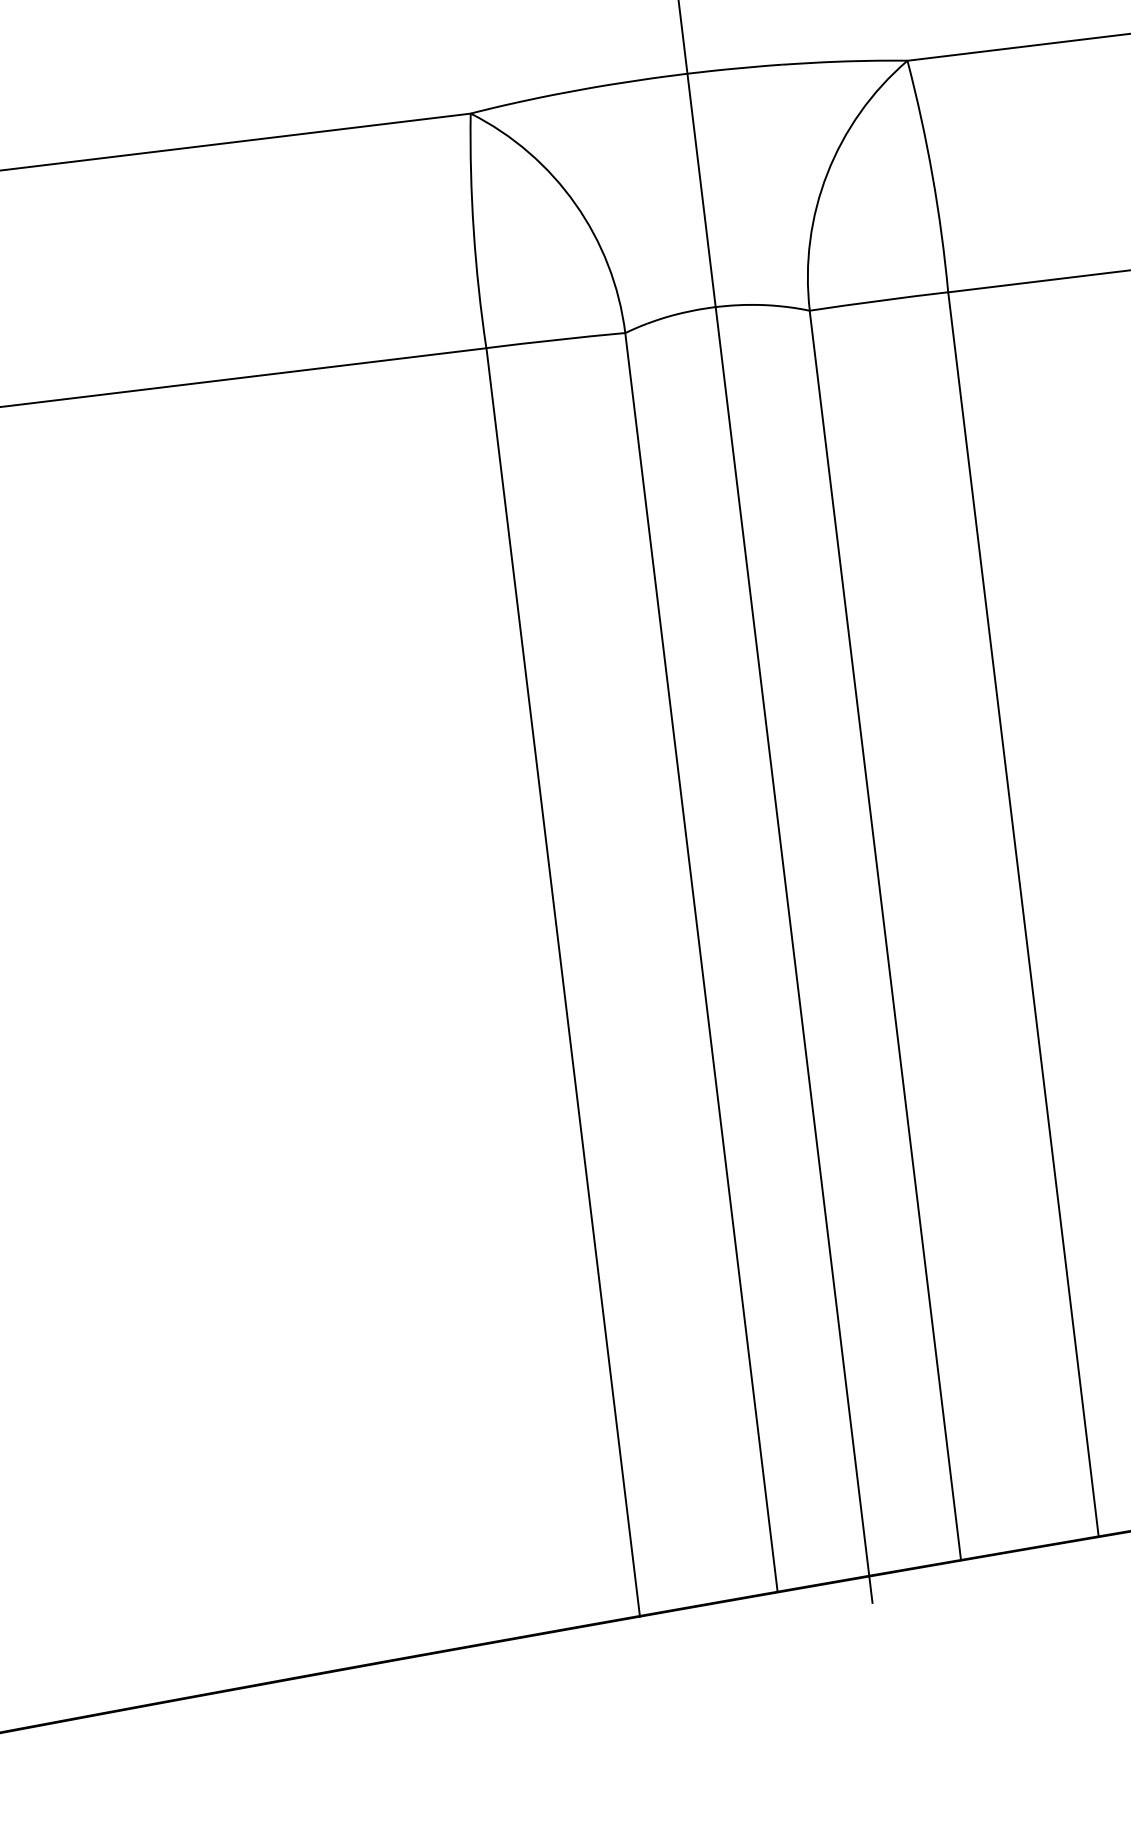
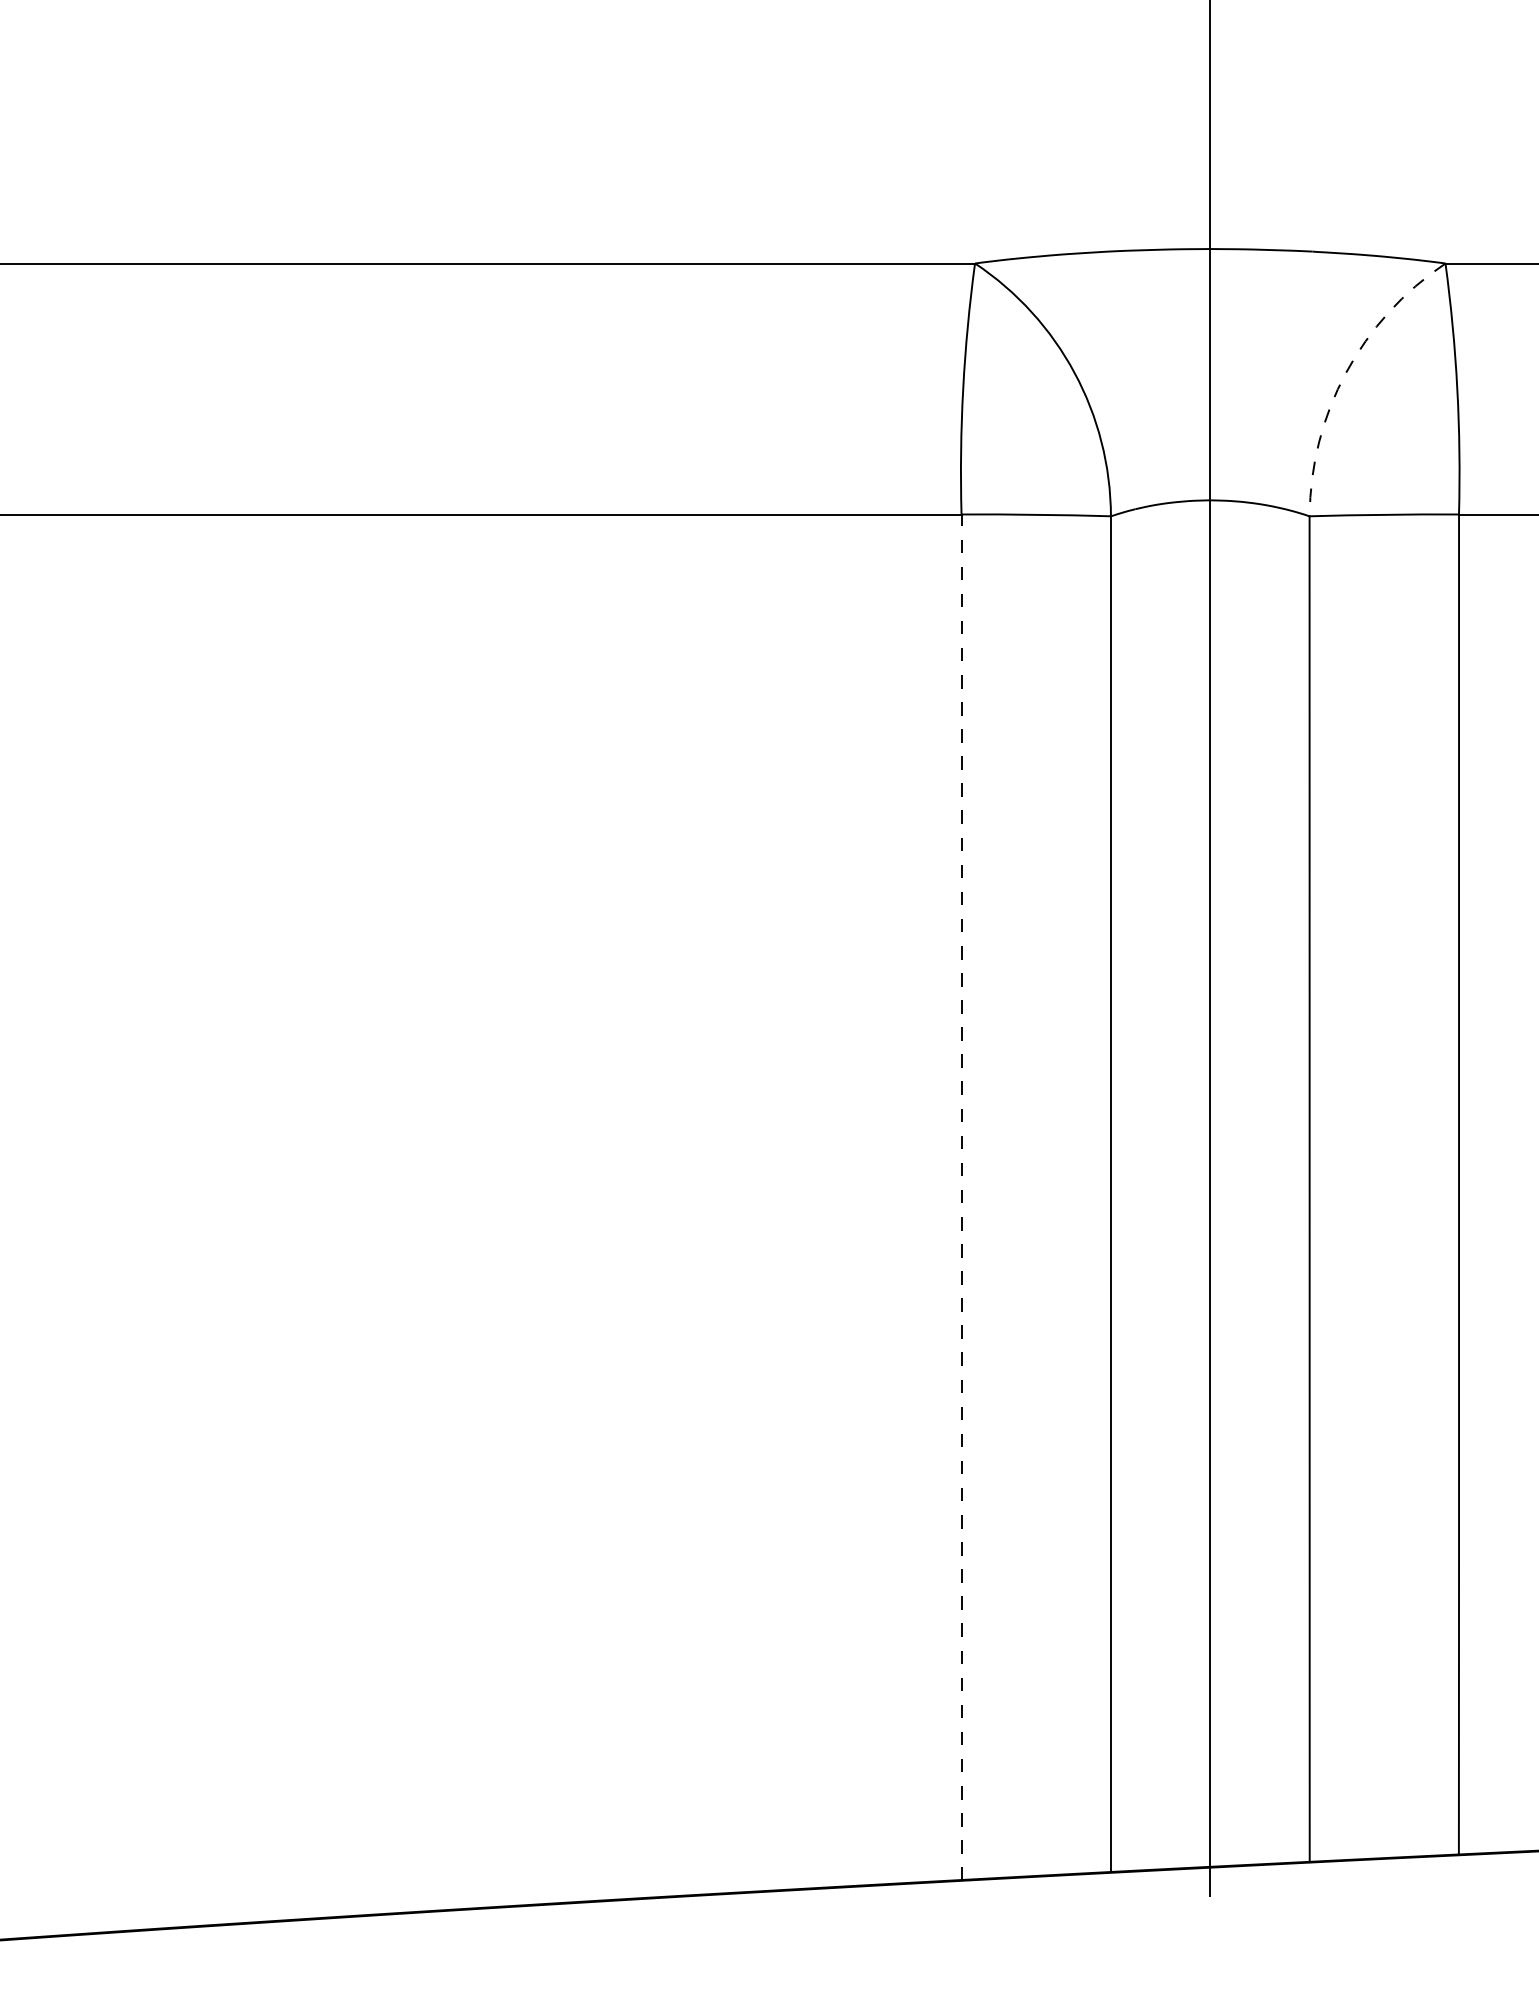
arc: (827, 173) -> (1346, 372), solid -> dashed
line: (563, 982) -> (961, 1197), solid -> dashed

